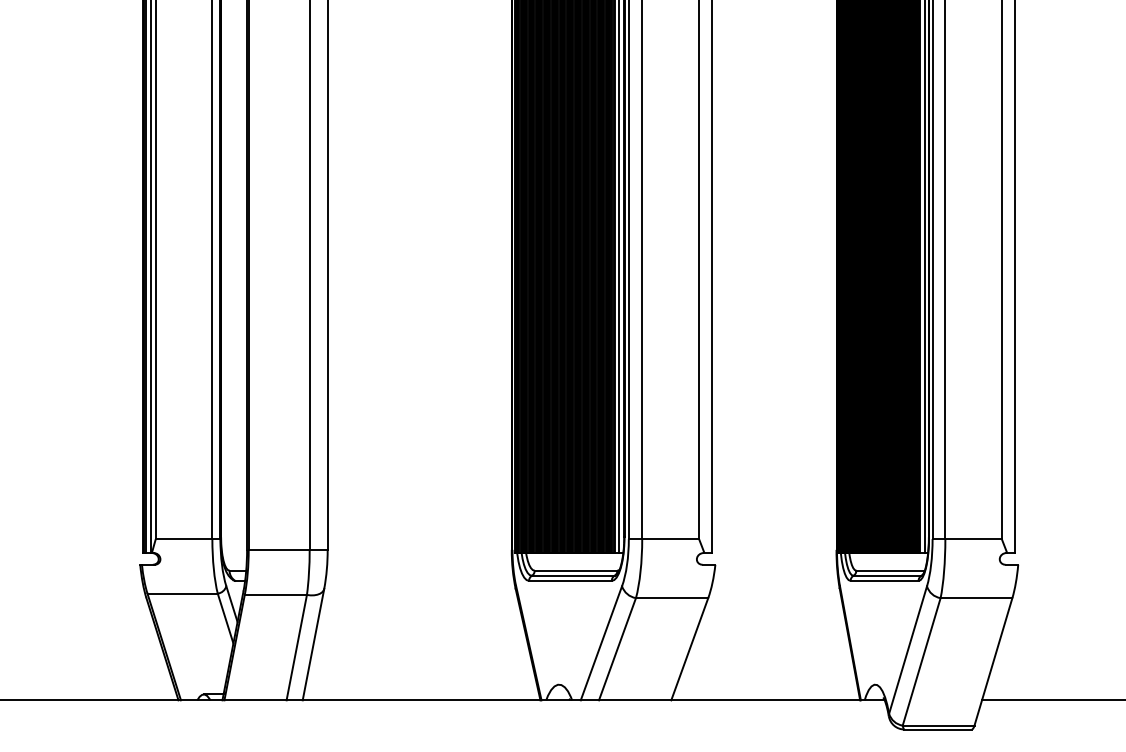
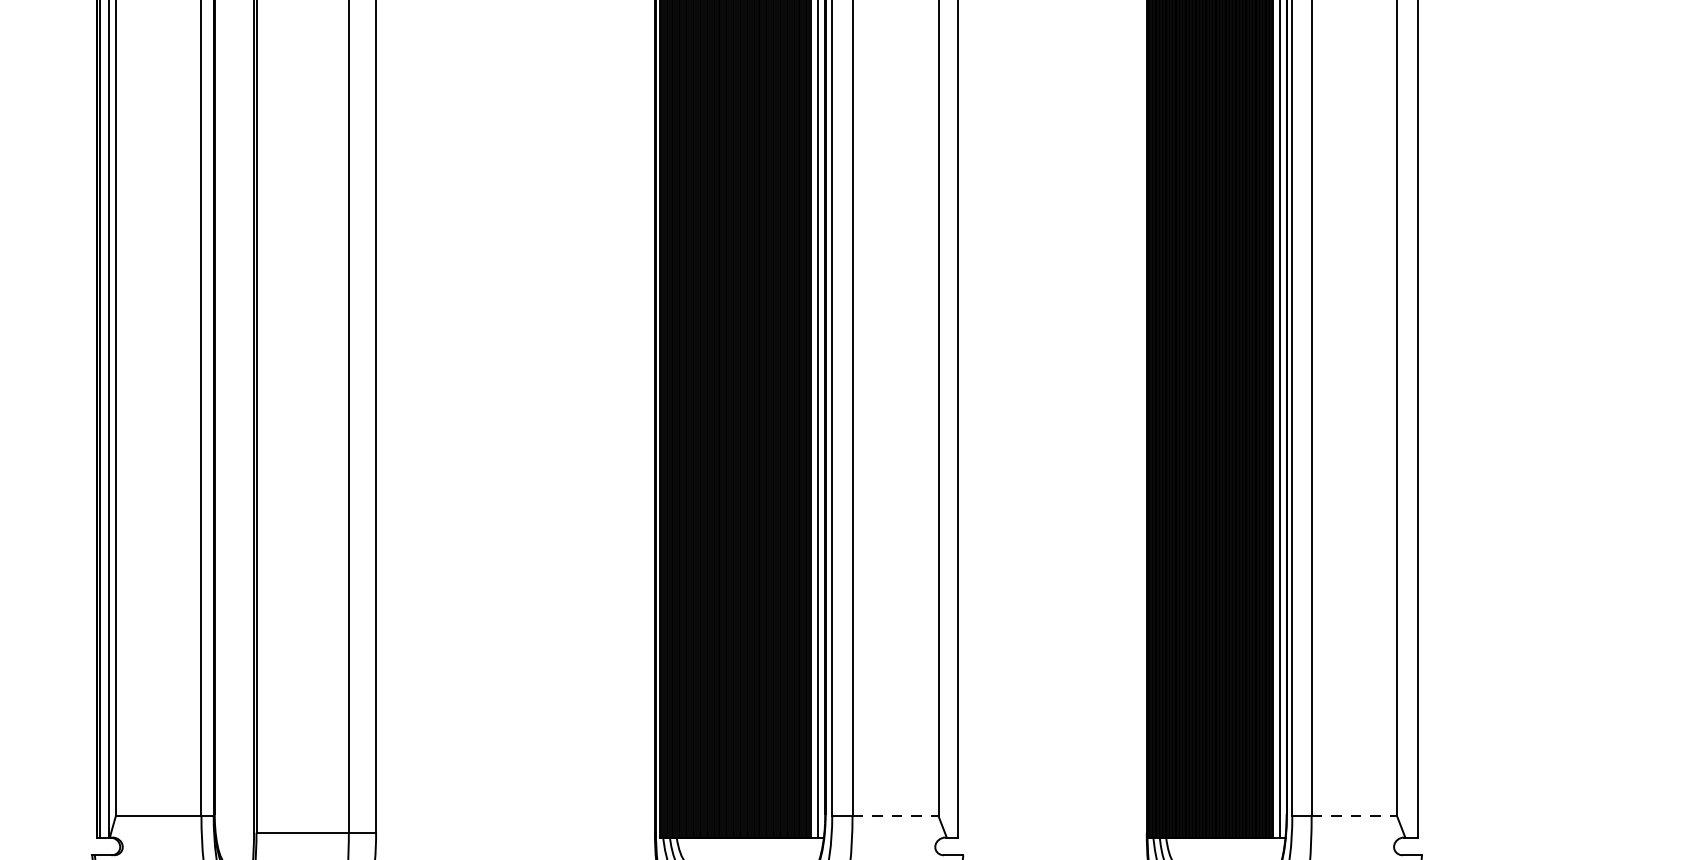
line: (671, 539) -> (896, 817), solid -> dashed
line: (974, 539) -> (1355, 817), solid -> dashed

